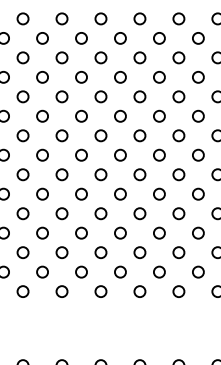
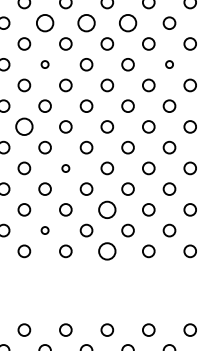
circle: (81, 77) -> (45, 23), size x1.4
circle: (120, 77) -> (86, 23), size x1.4
circle: (159, 77) -> (128, 23), size x1.4
circle: (81, 115) -> (45, 63), size x0.6
circle: (198, 115) -> (169, 63), size x0.6
circle: (61, 174) -> (23, 126), size x1.4
circle: (100, 213) -> (65, 168), size x0.6
circle: (139, 252) -> (106, 209), size x1.4
circle: (81, 271) -> (45, 229), size x0.6
circle: (139, 291) -> (106, 251), size x1.4

